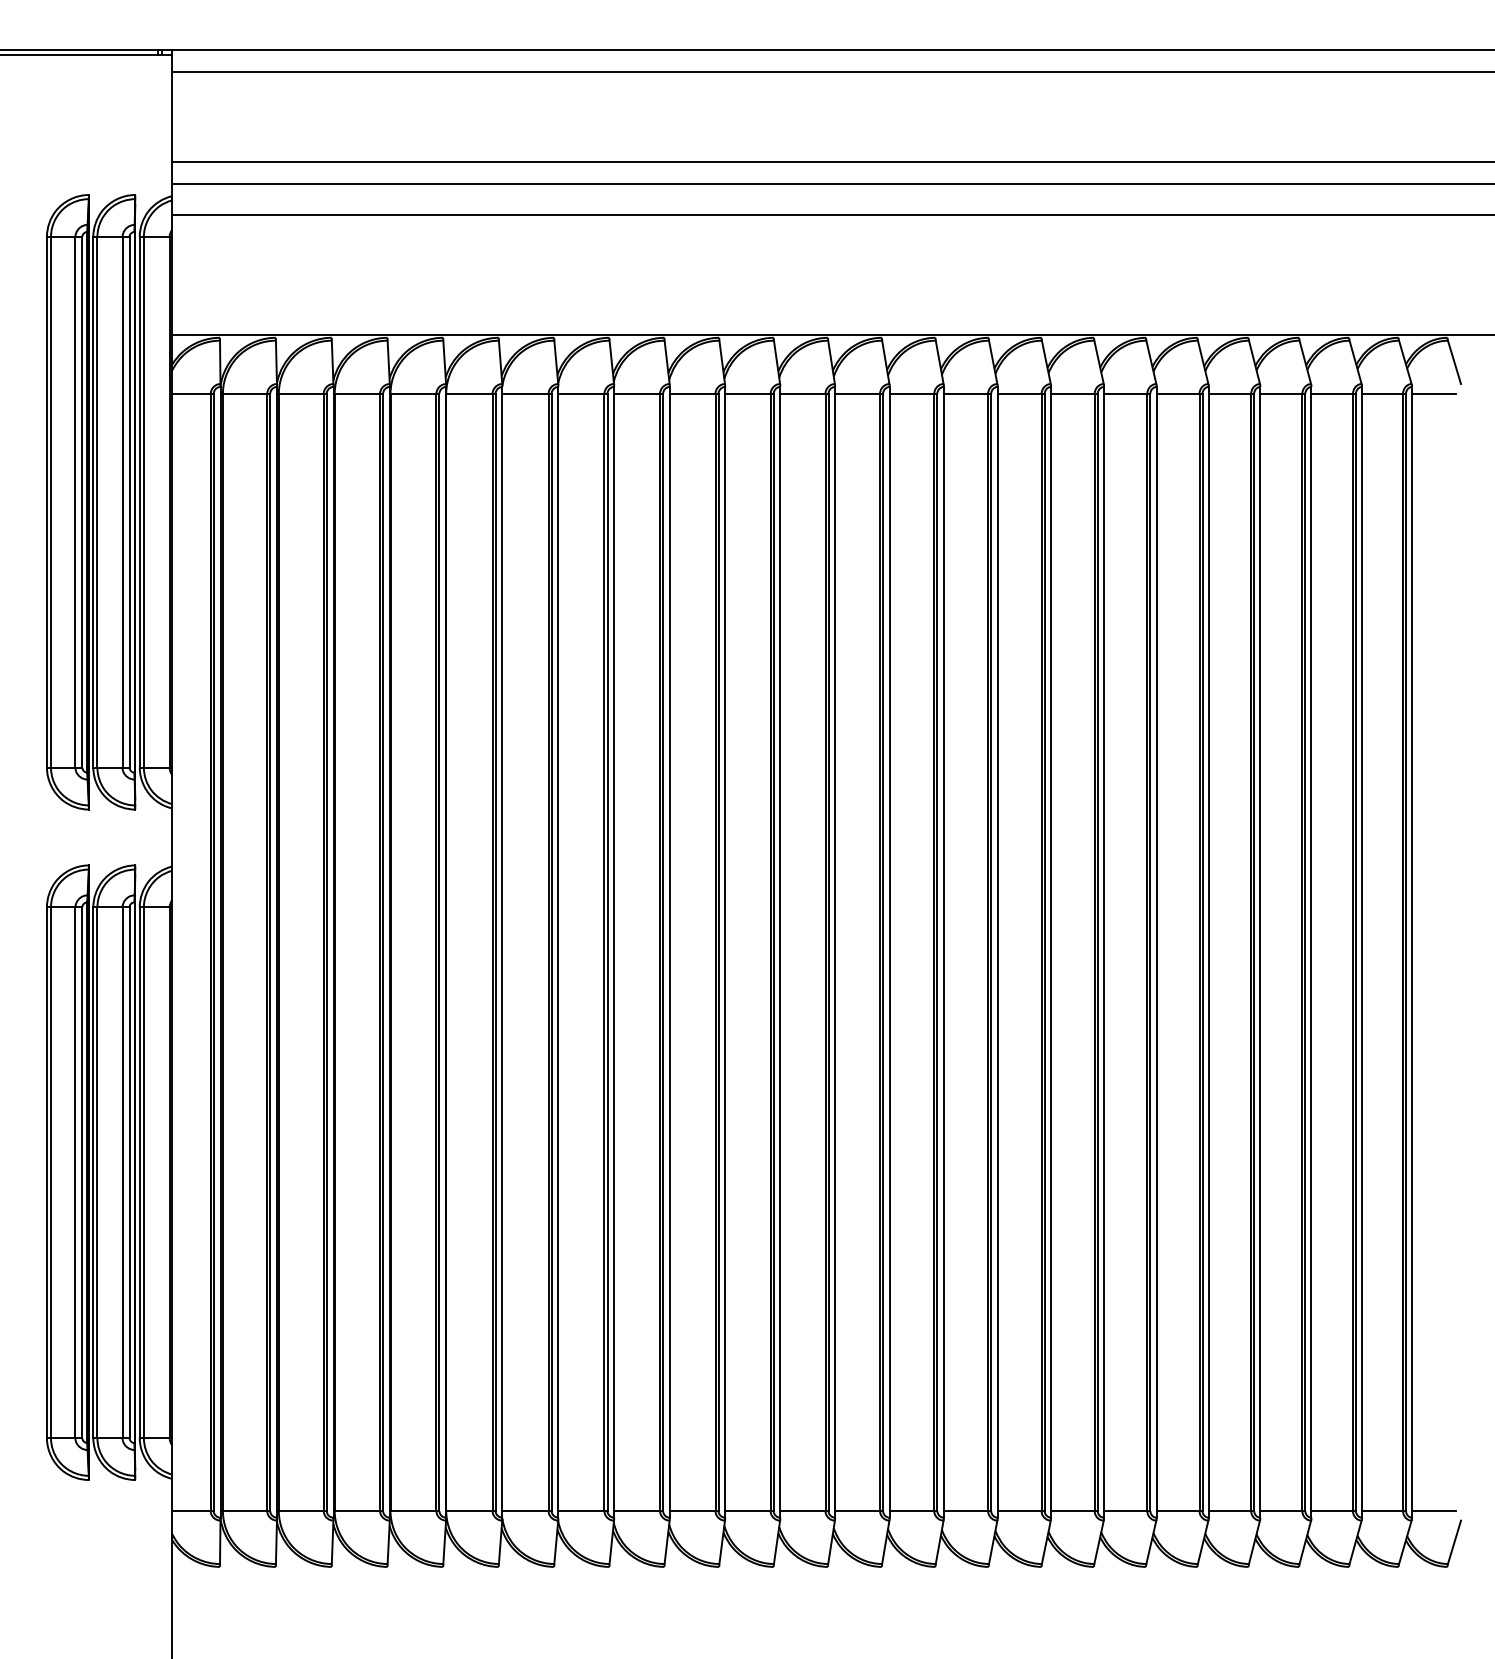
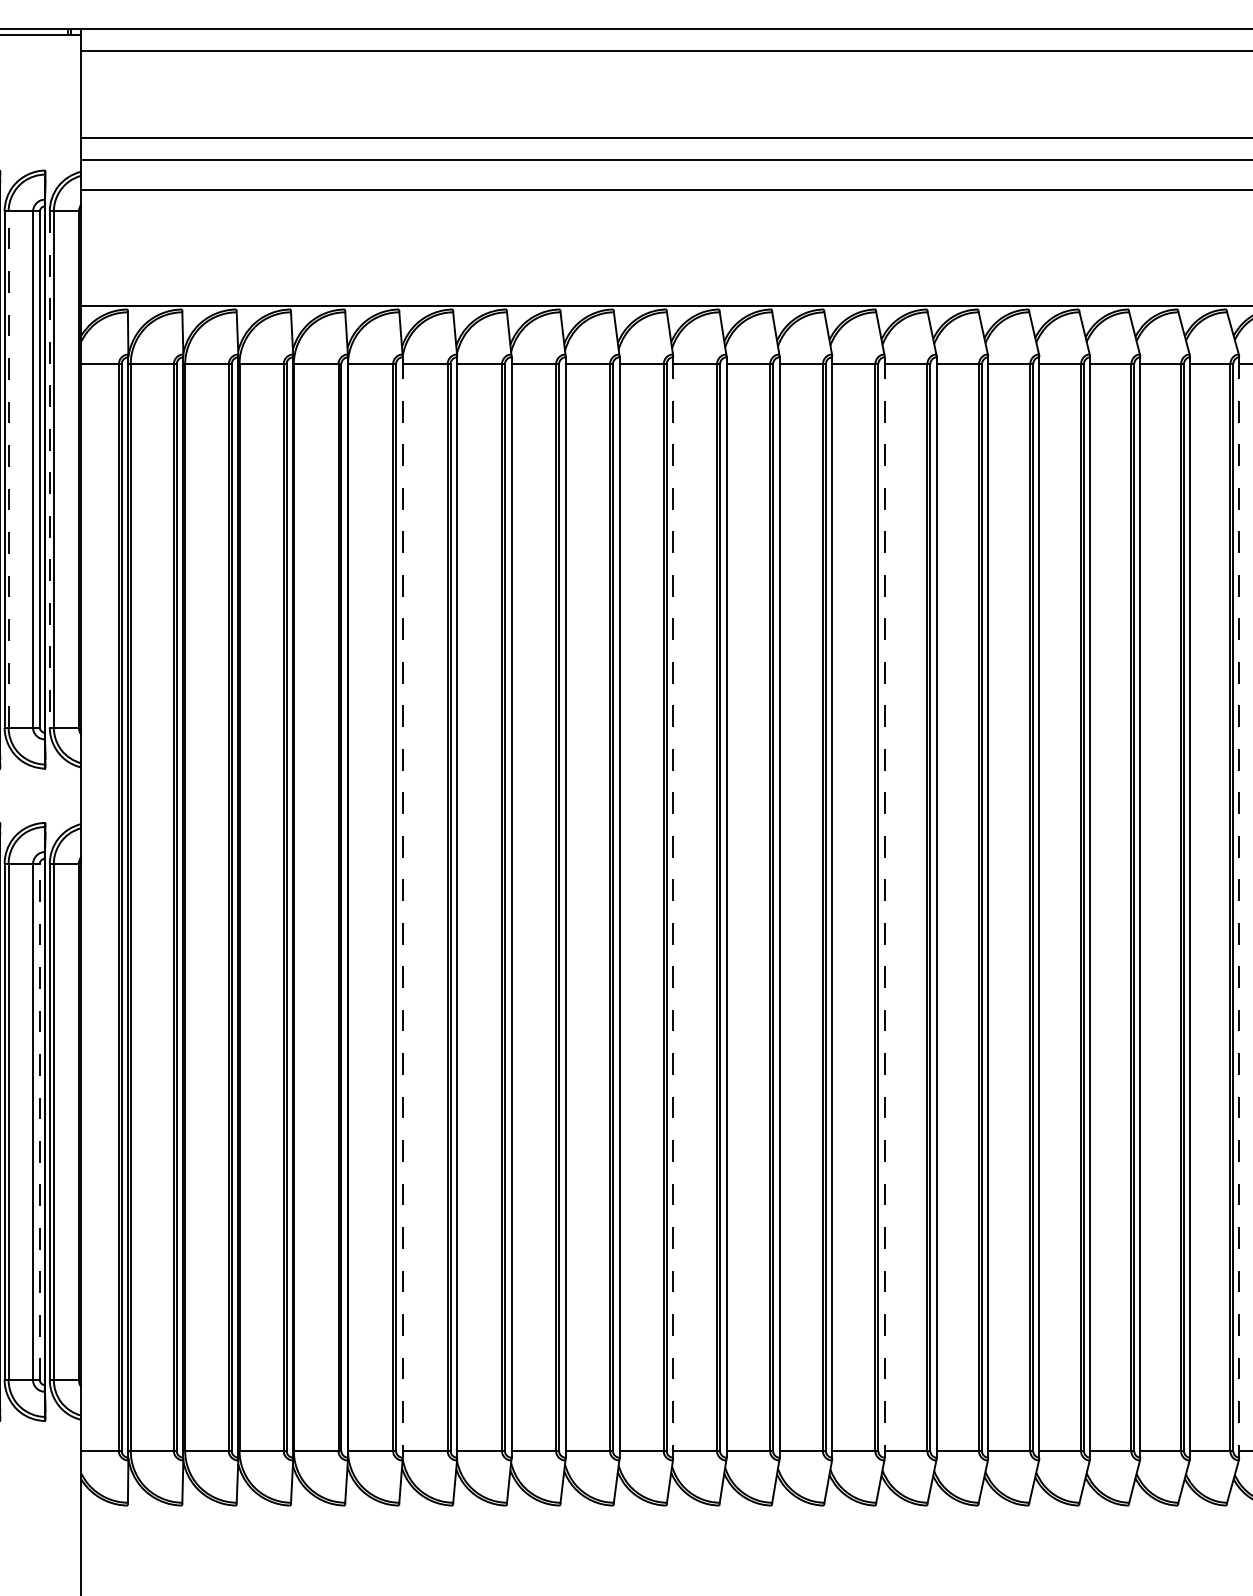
line: (97, 501) -> (8, 468), solid -> dashed
line: (139, 502) -> (49, 469), solid -> dashed
line: (502, 952) -> (402, 907), solid -> dashed
line: (780, 952) -> (673, 907), solid -> dashed
line: (997, 952) -> (884, 907), solid -> dashed
line: (1362, 952) -> (1239, 907), solid -> dashed
line: (129, 1172) -> (39, 1121), solid -> dashed

